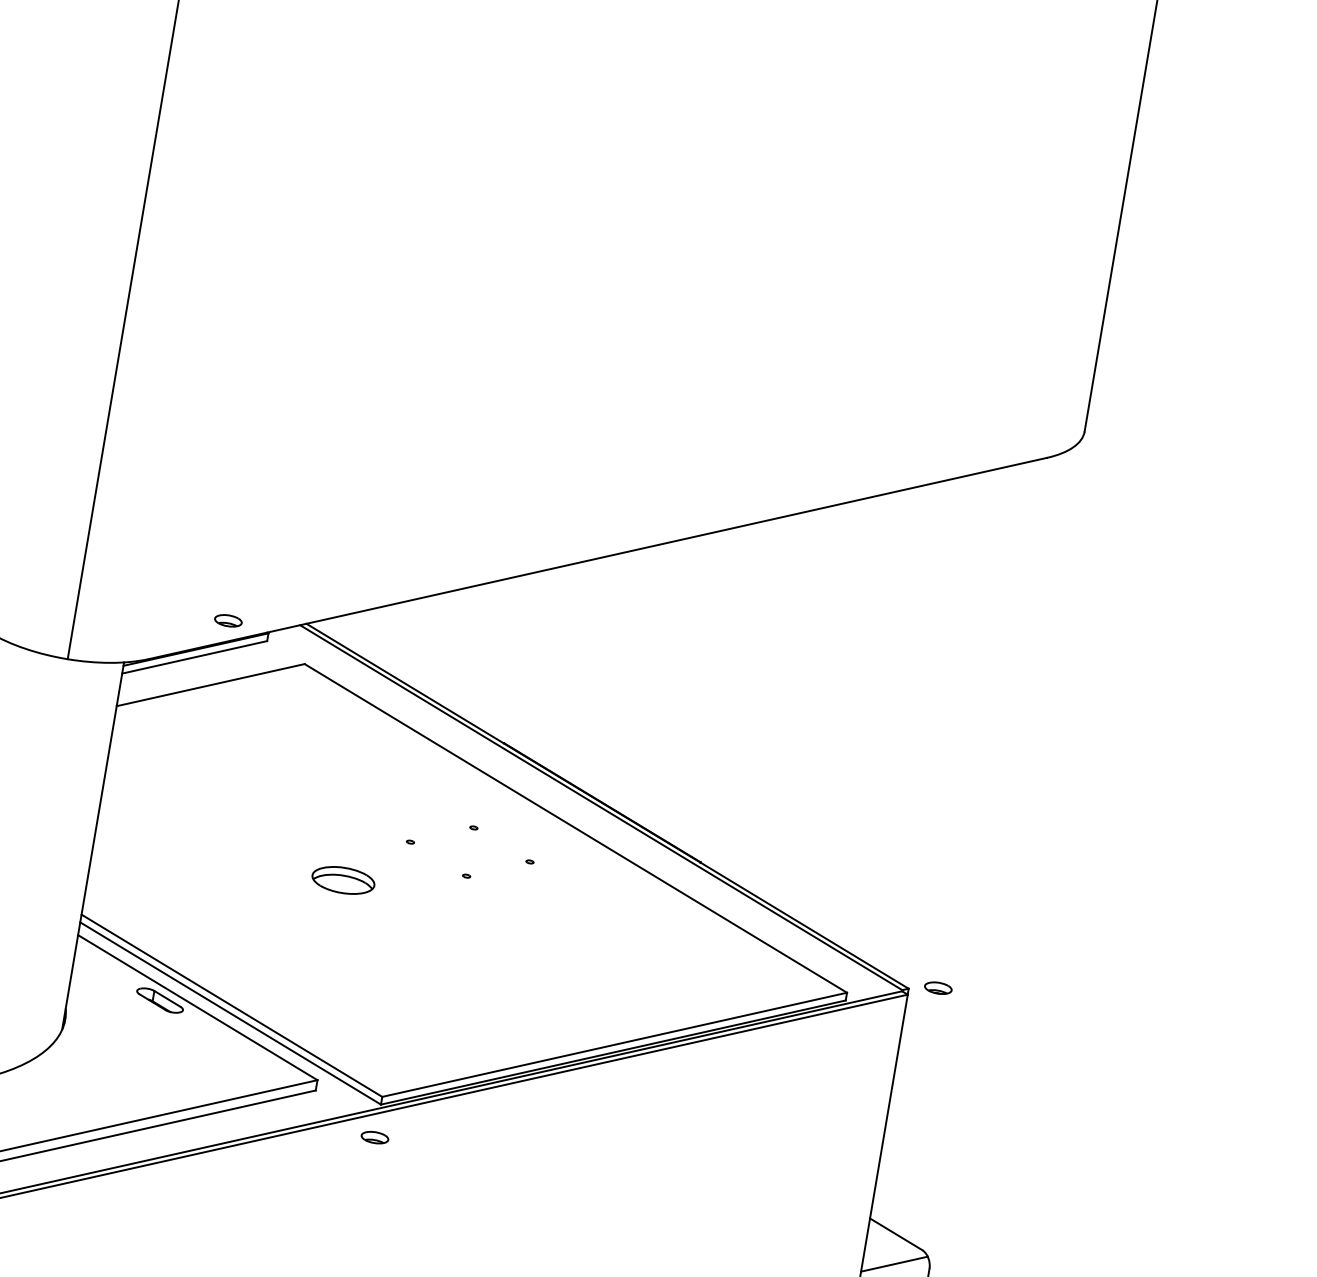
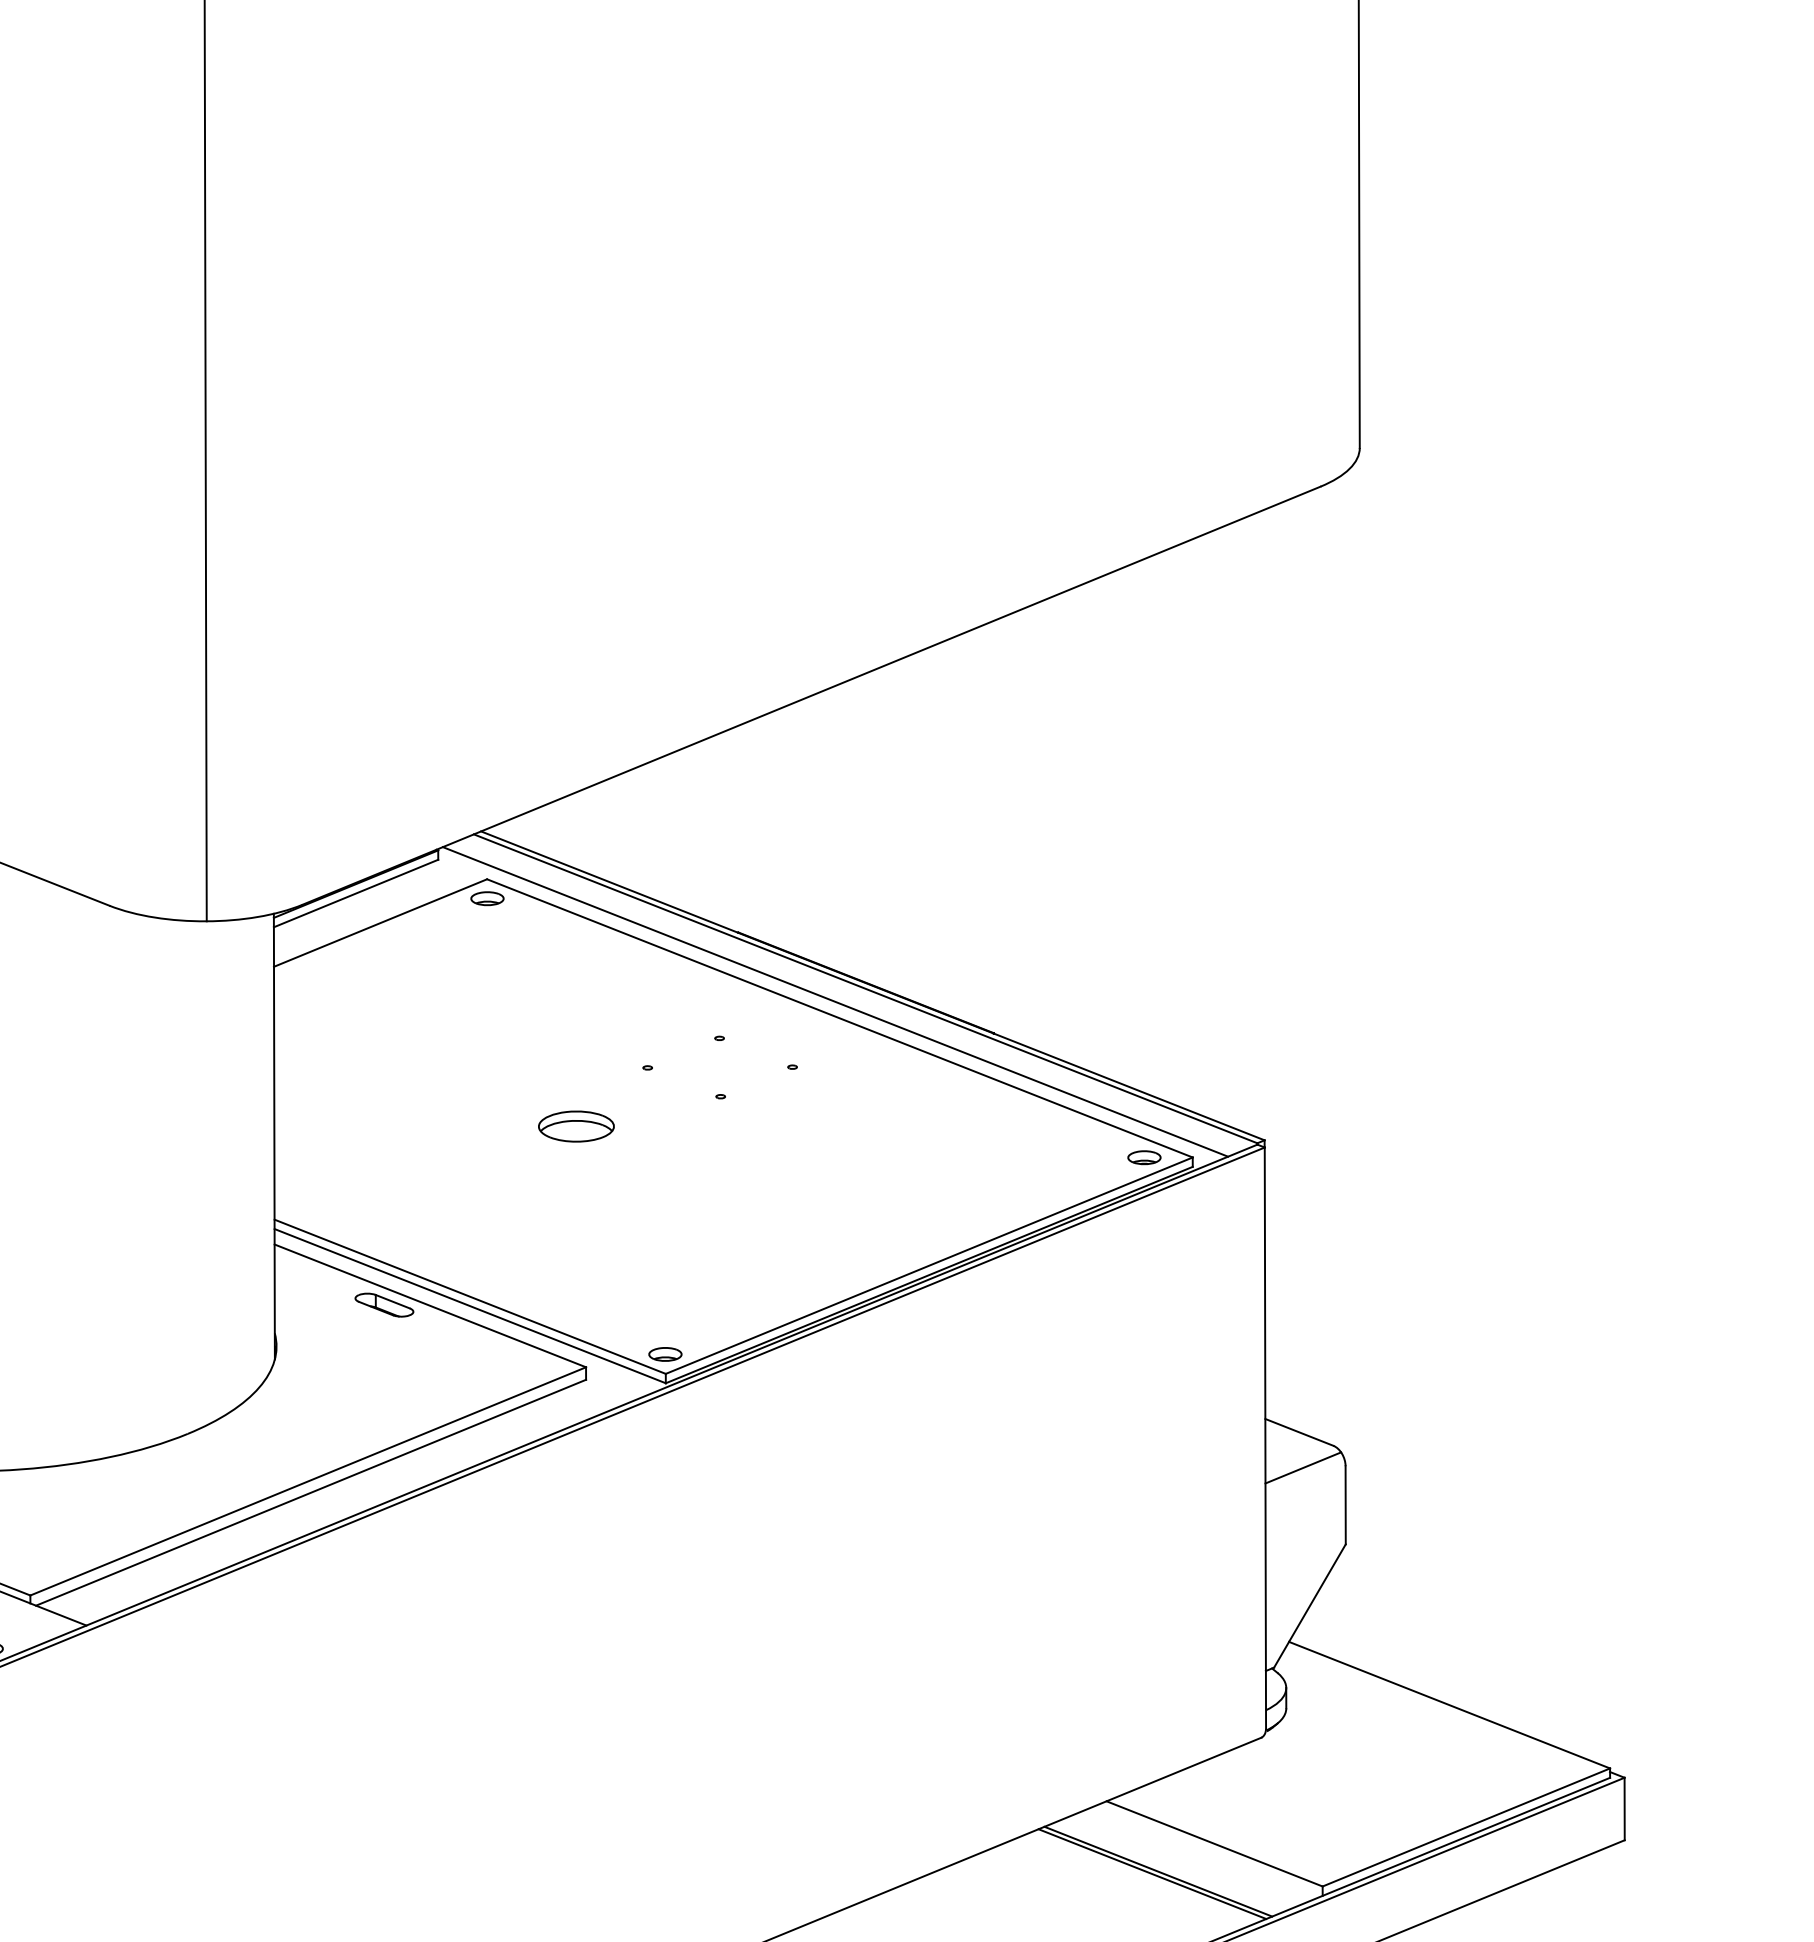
part: (228, 620) -> (487, 898), moved
line: (574, 813) -> (835, 1001), added
part: (938, 988) -> (1144, 1157), moved
part: (375, 1137) -> (665, 1354), moved

